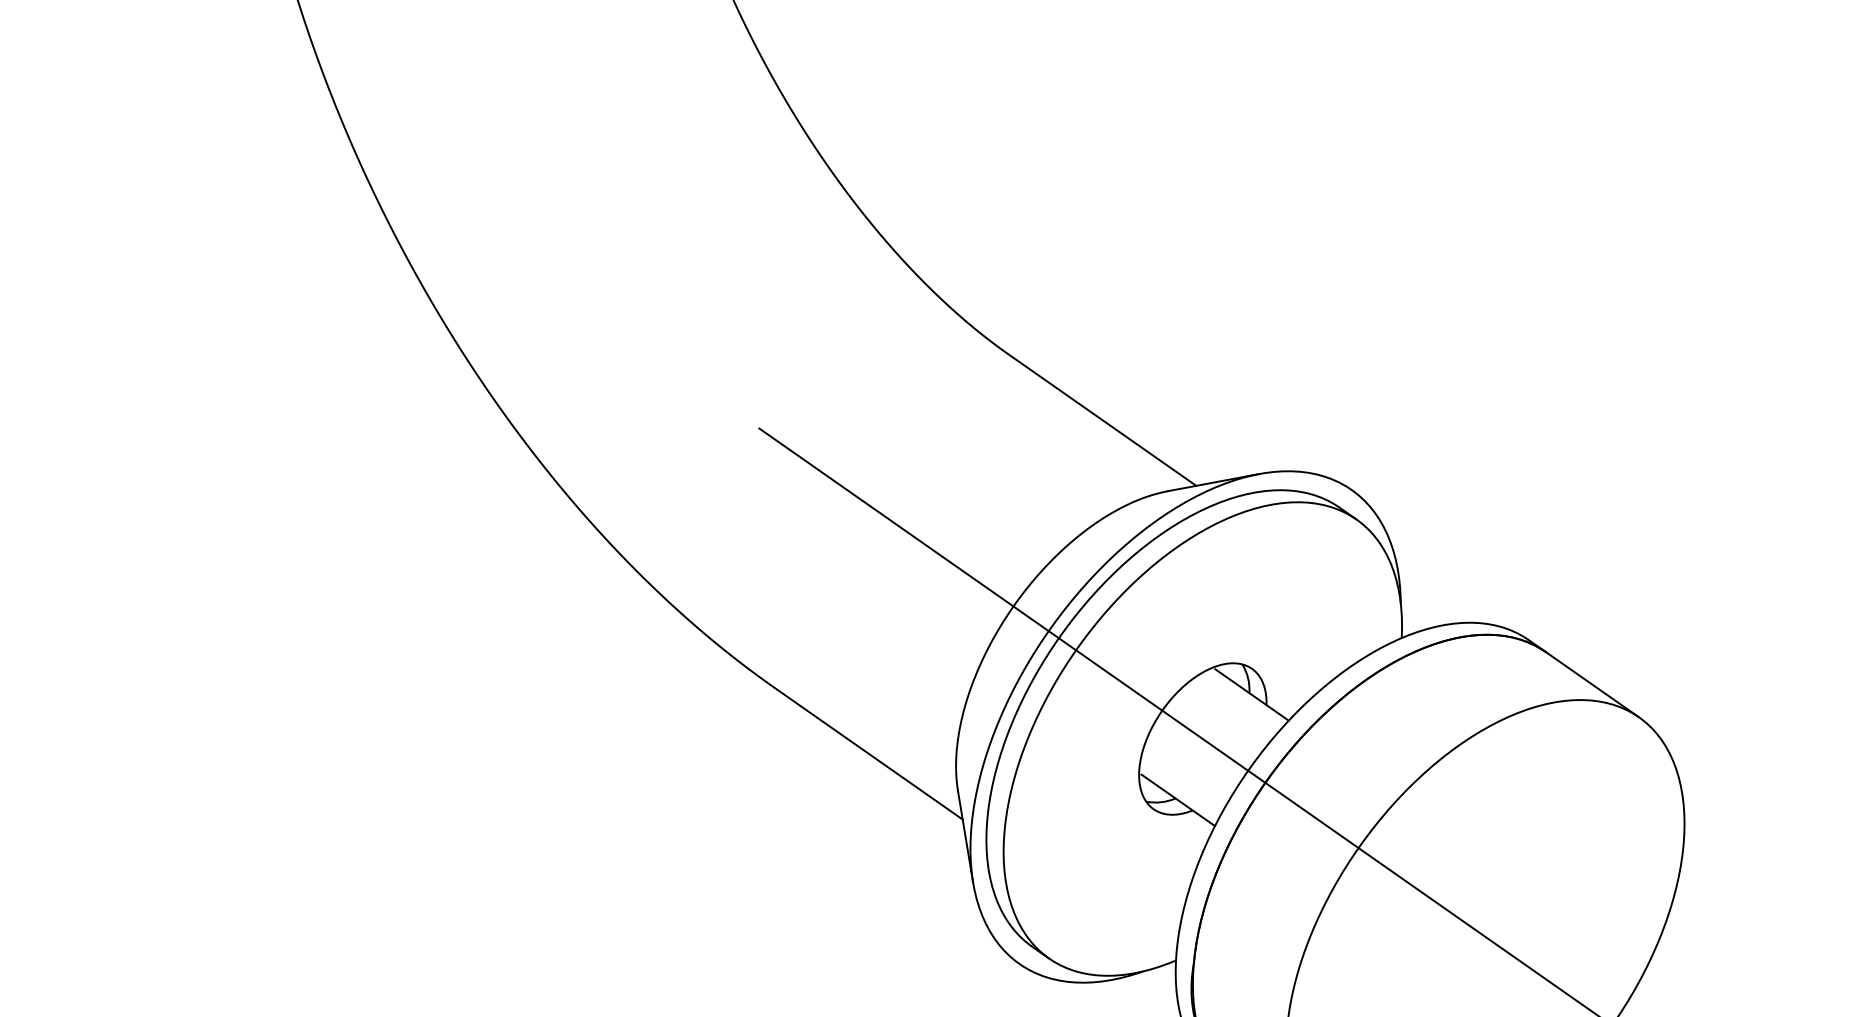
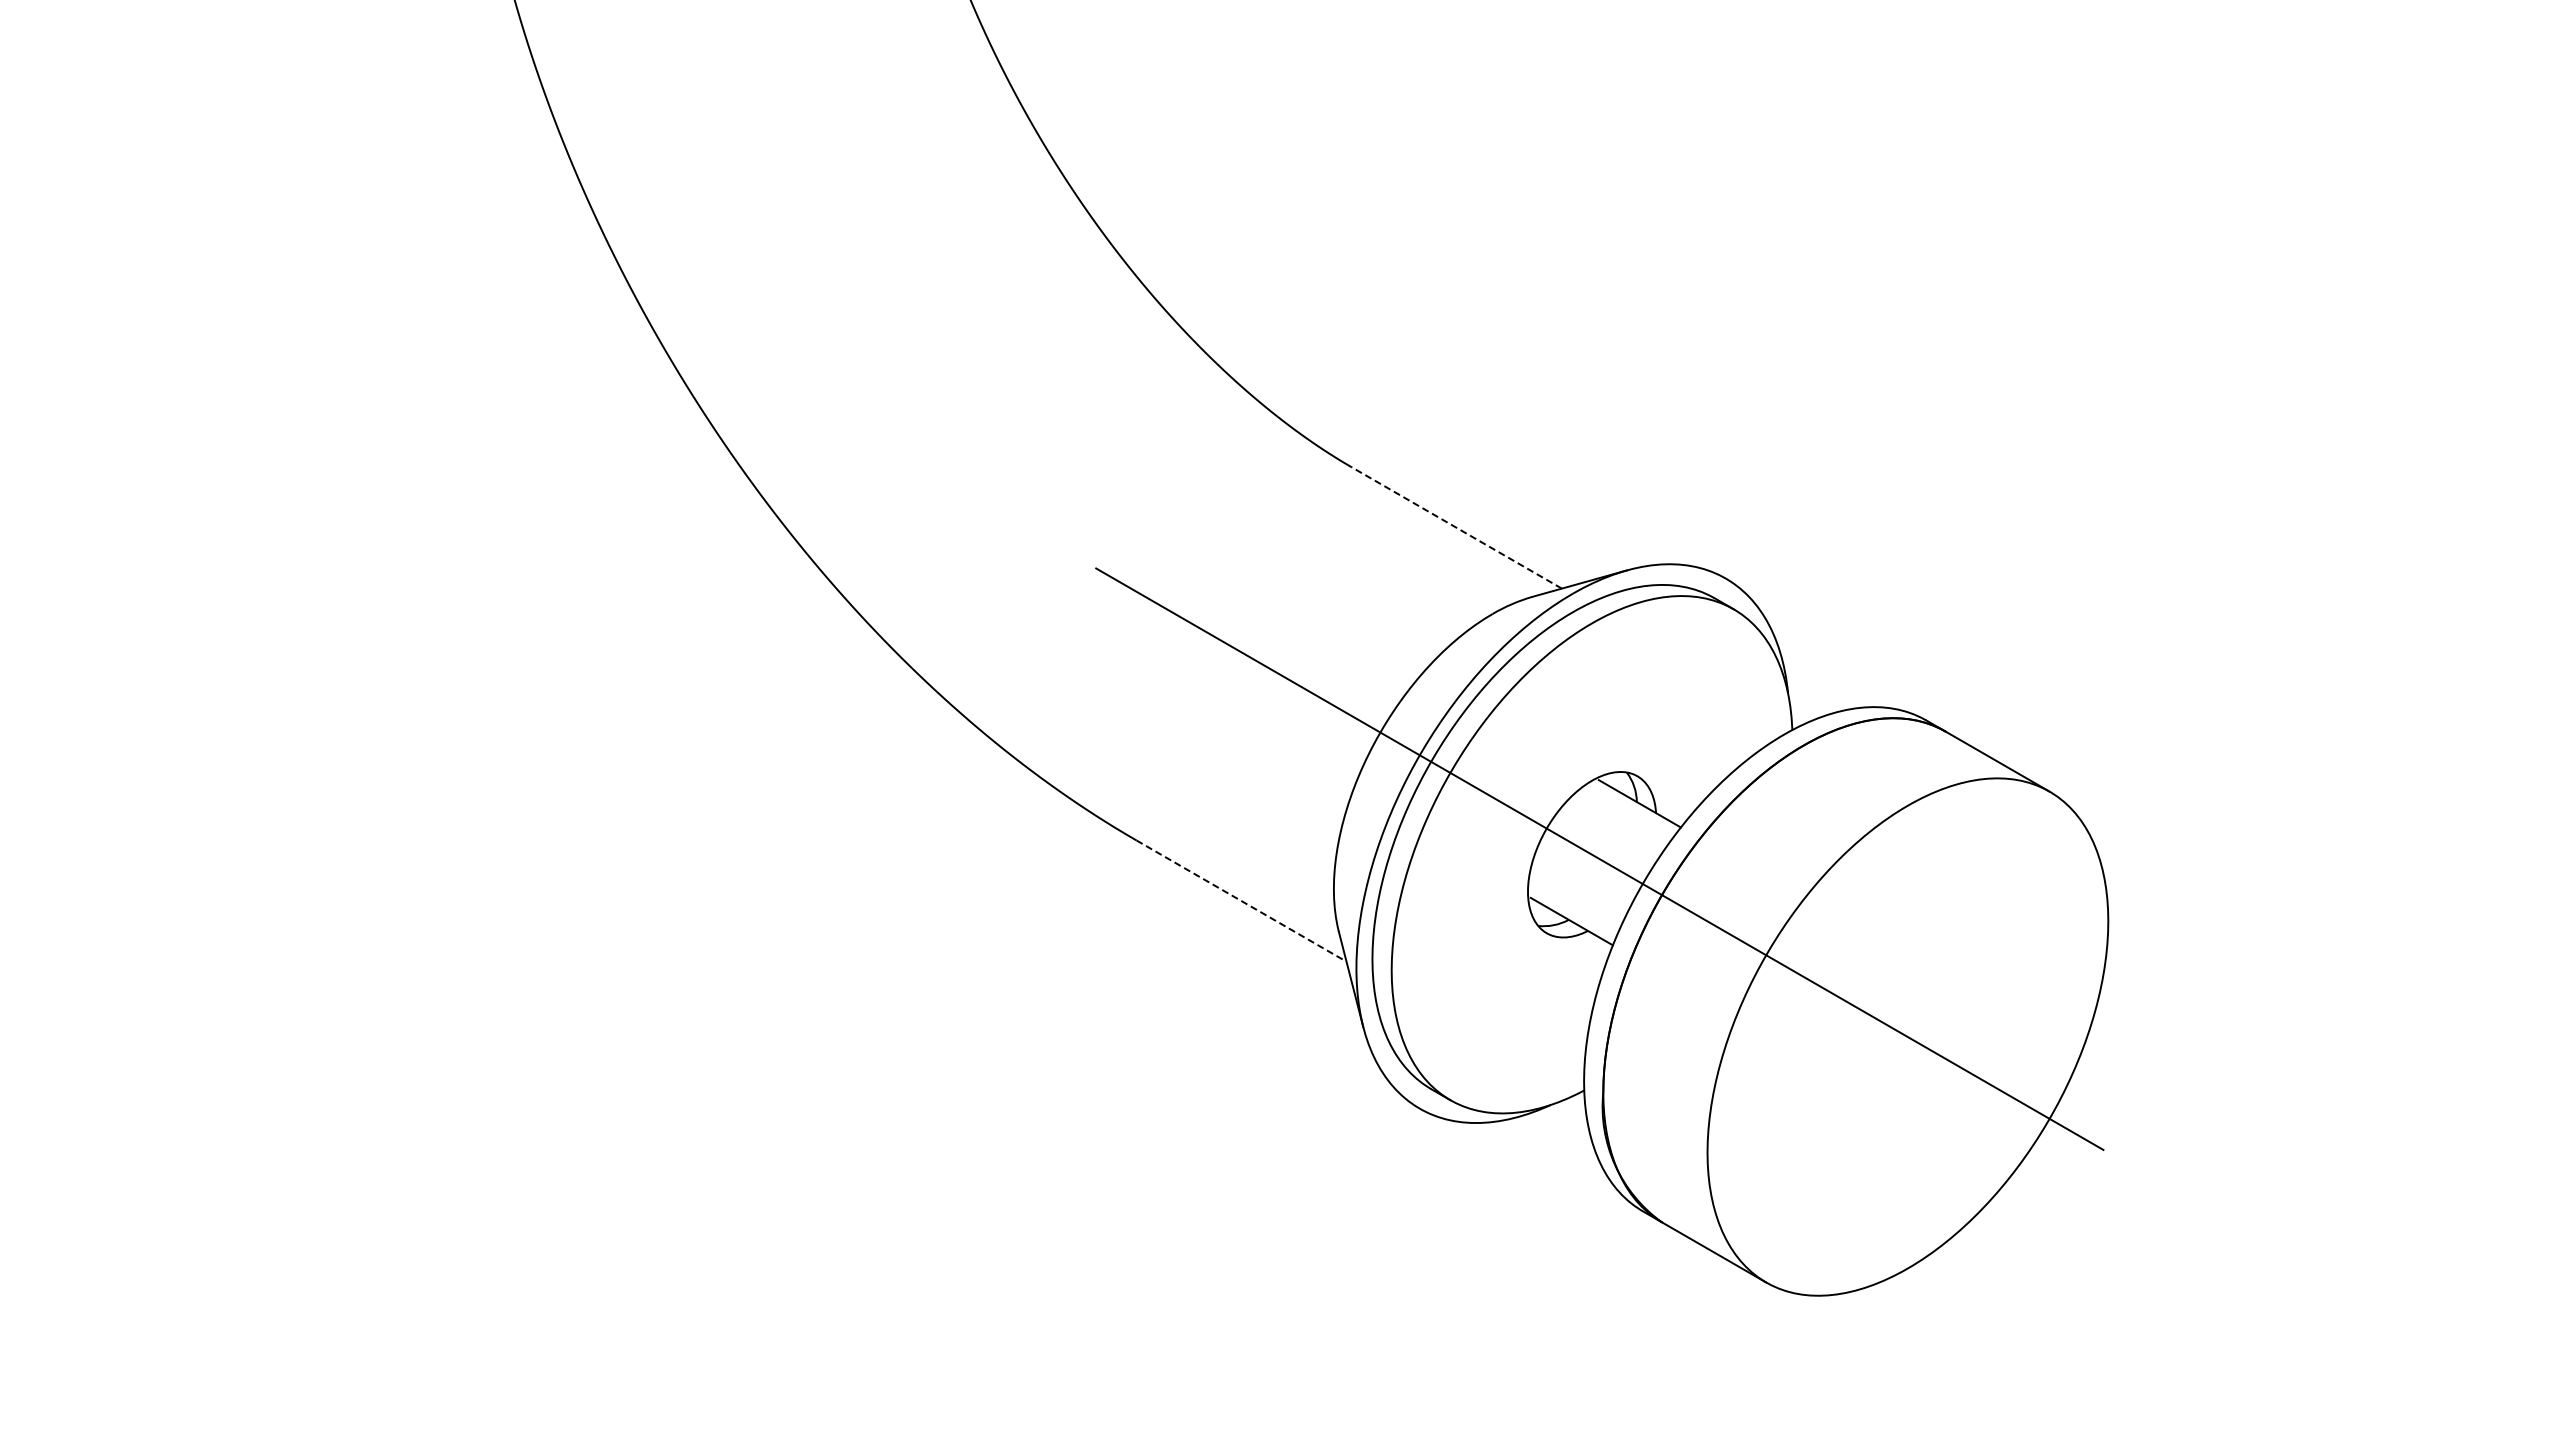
line: (1102, 419) -> (1456, 527), solid -> dashed
line: (868, 754) -> (1241, 901), solid -> dashed

